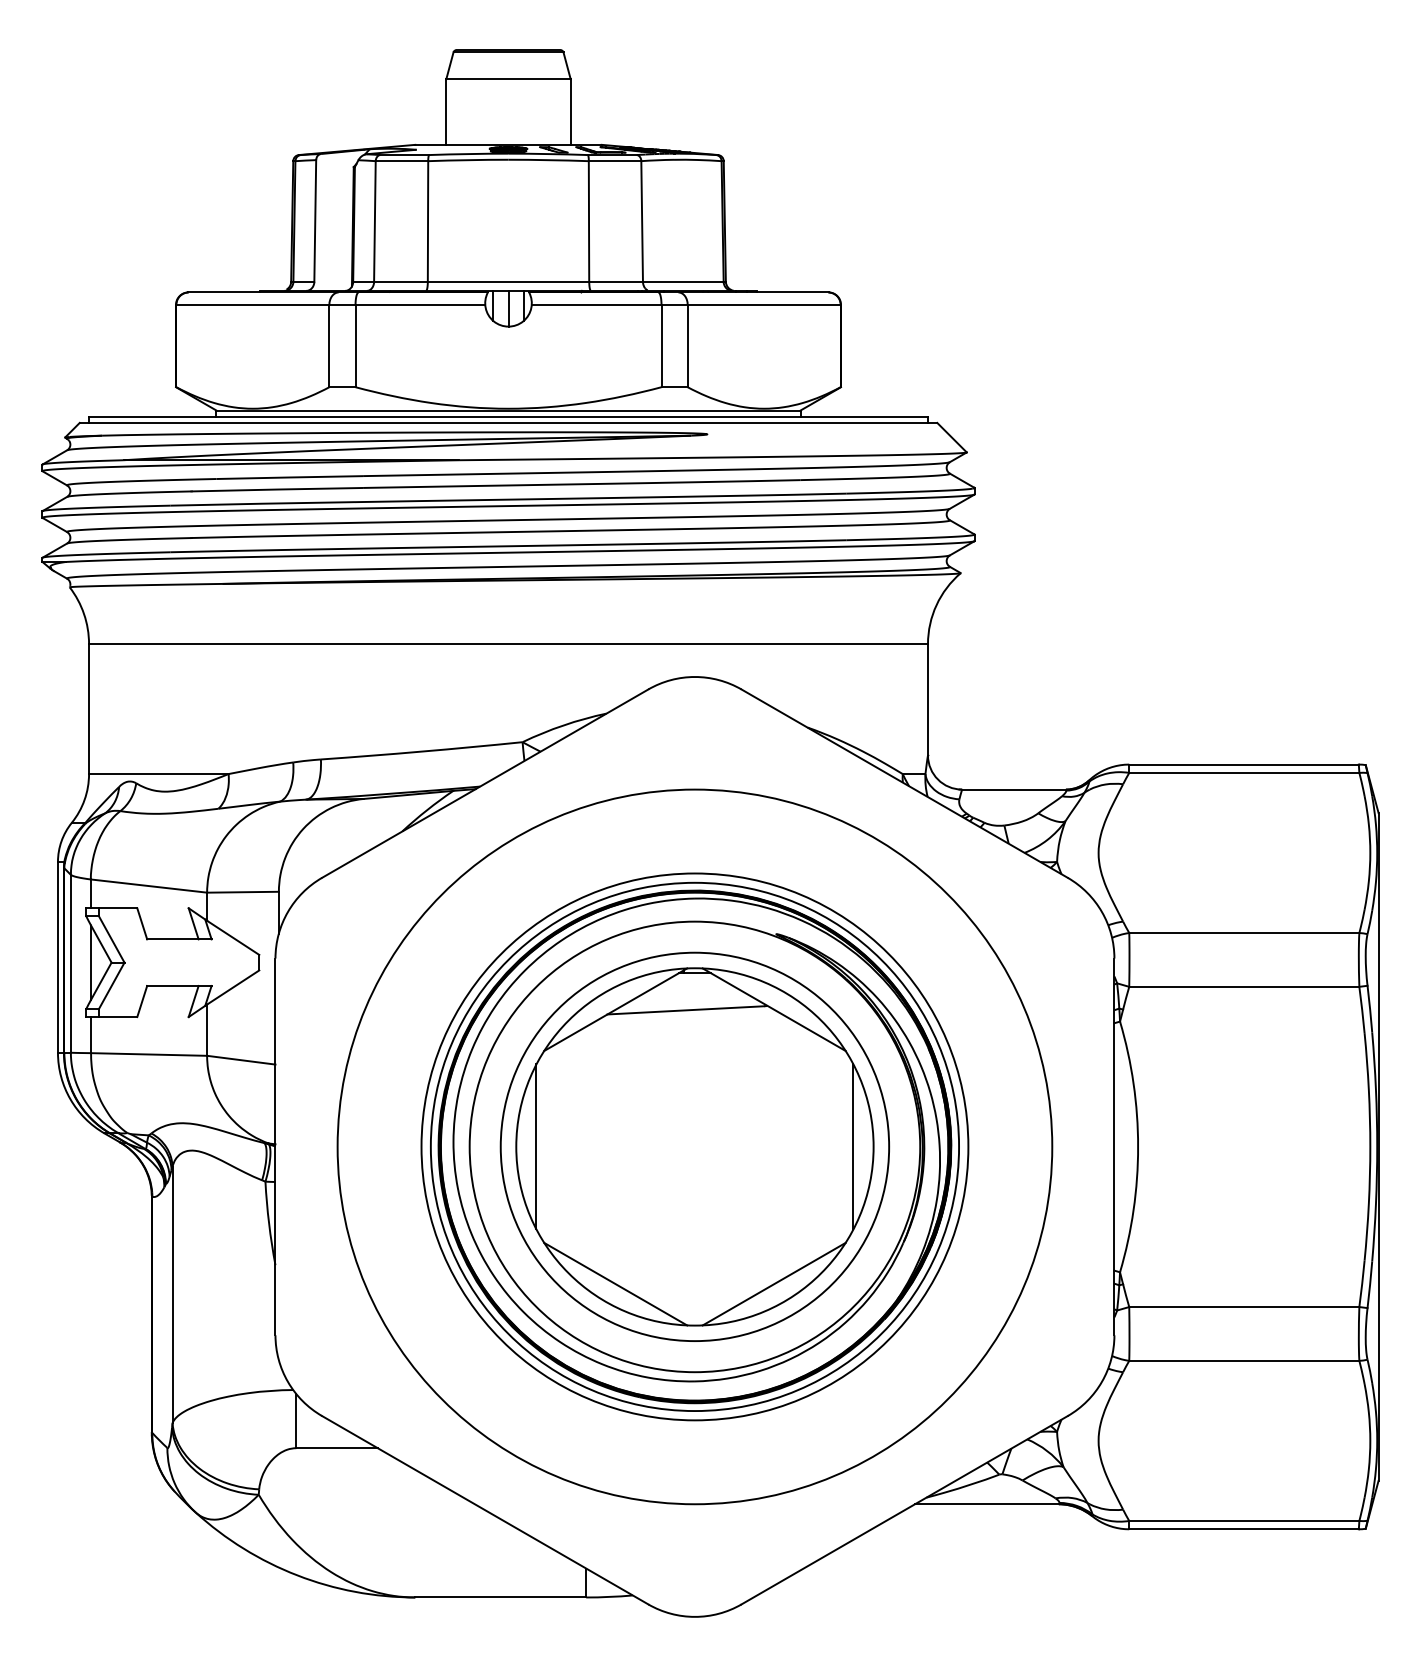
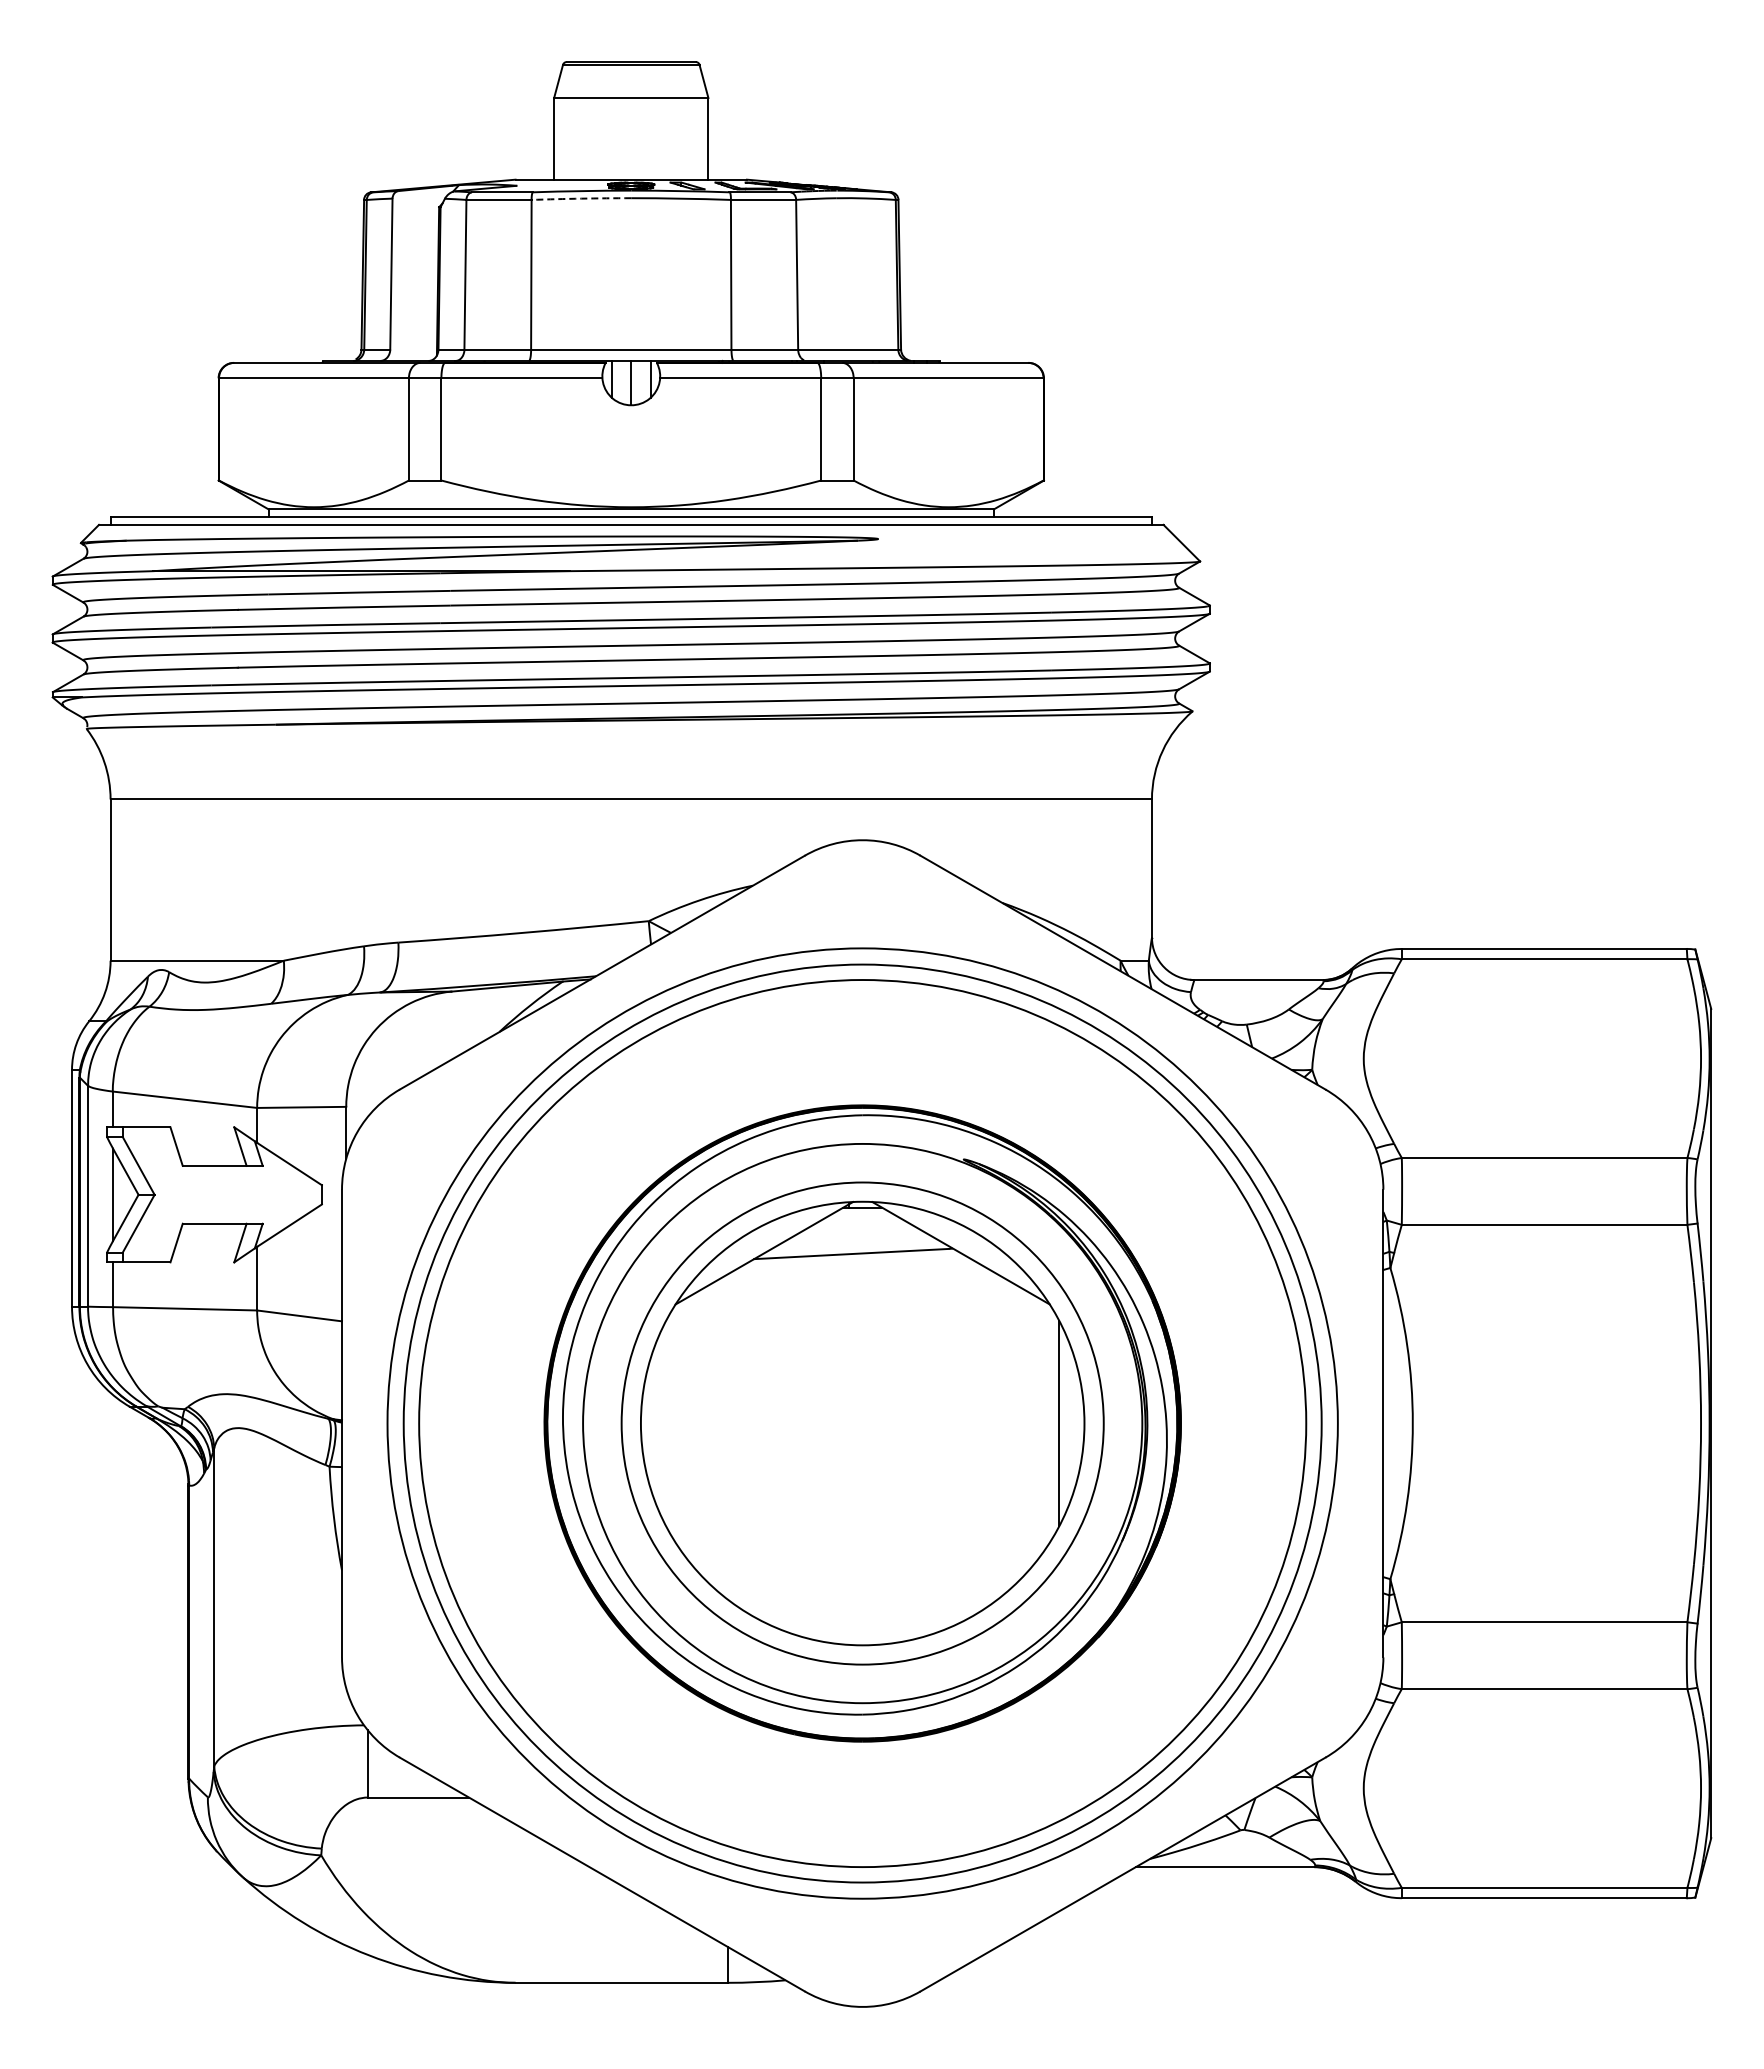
arc: (468, 160) -> (581, 198), solid -> dashed
line: (536, 1146) -> (666, 1423), removed
circle: (694, 1146) -> (862, 1423), size x1.4
circle: (694, 1146) -> (862, 1423), size x1.4
line: (615, 1283) -> (764, 1593), removed
line: (773, 1283) -> (960, 1593), removed

